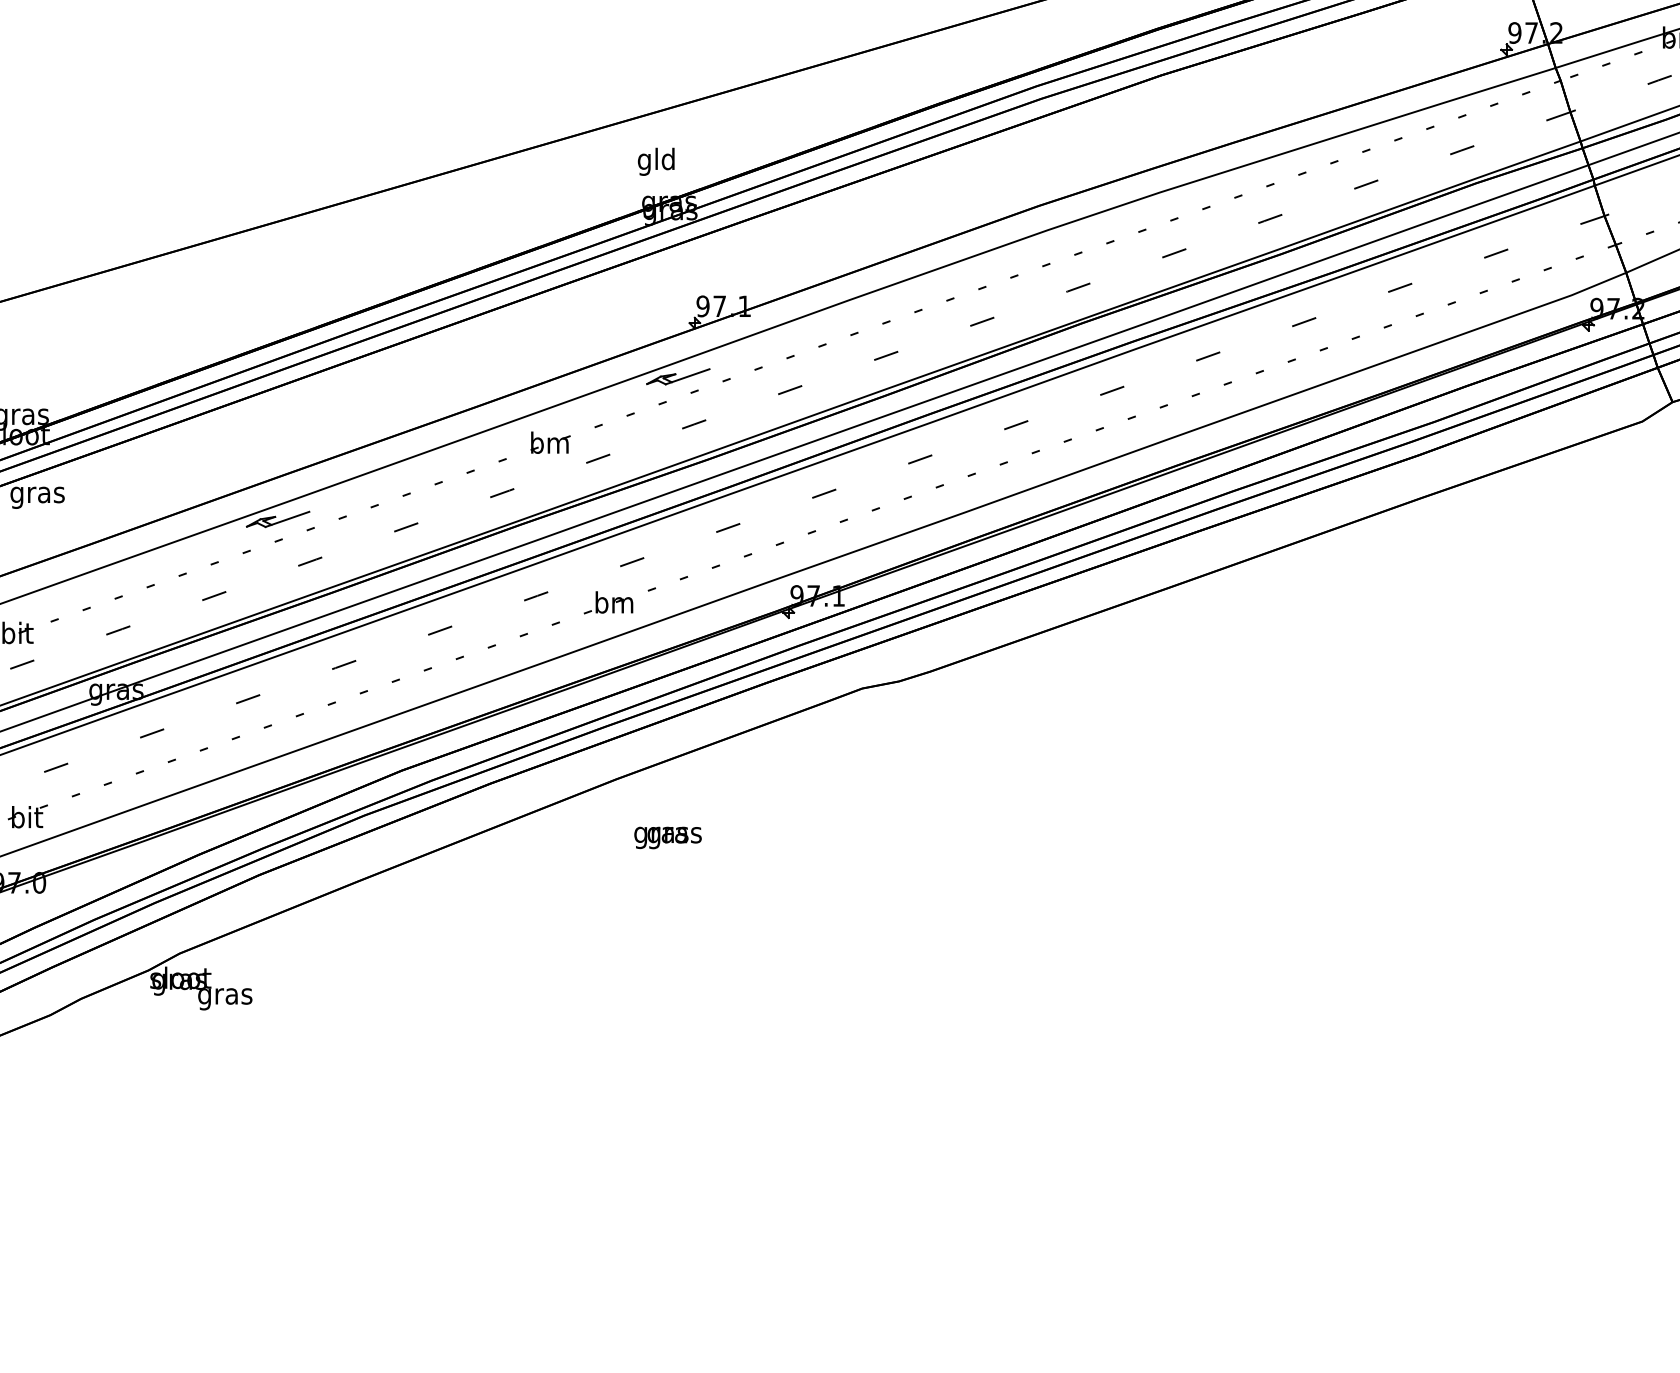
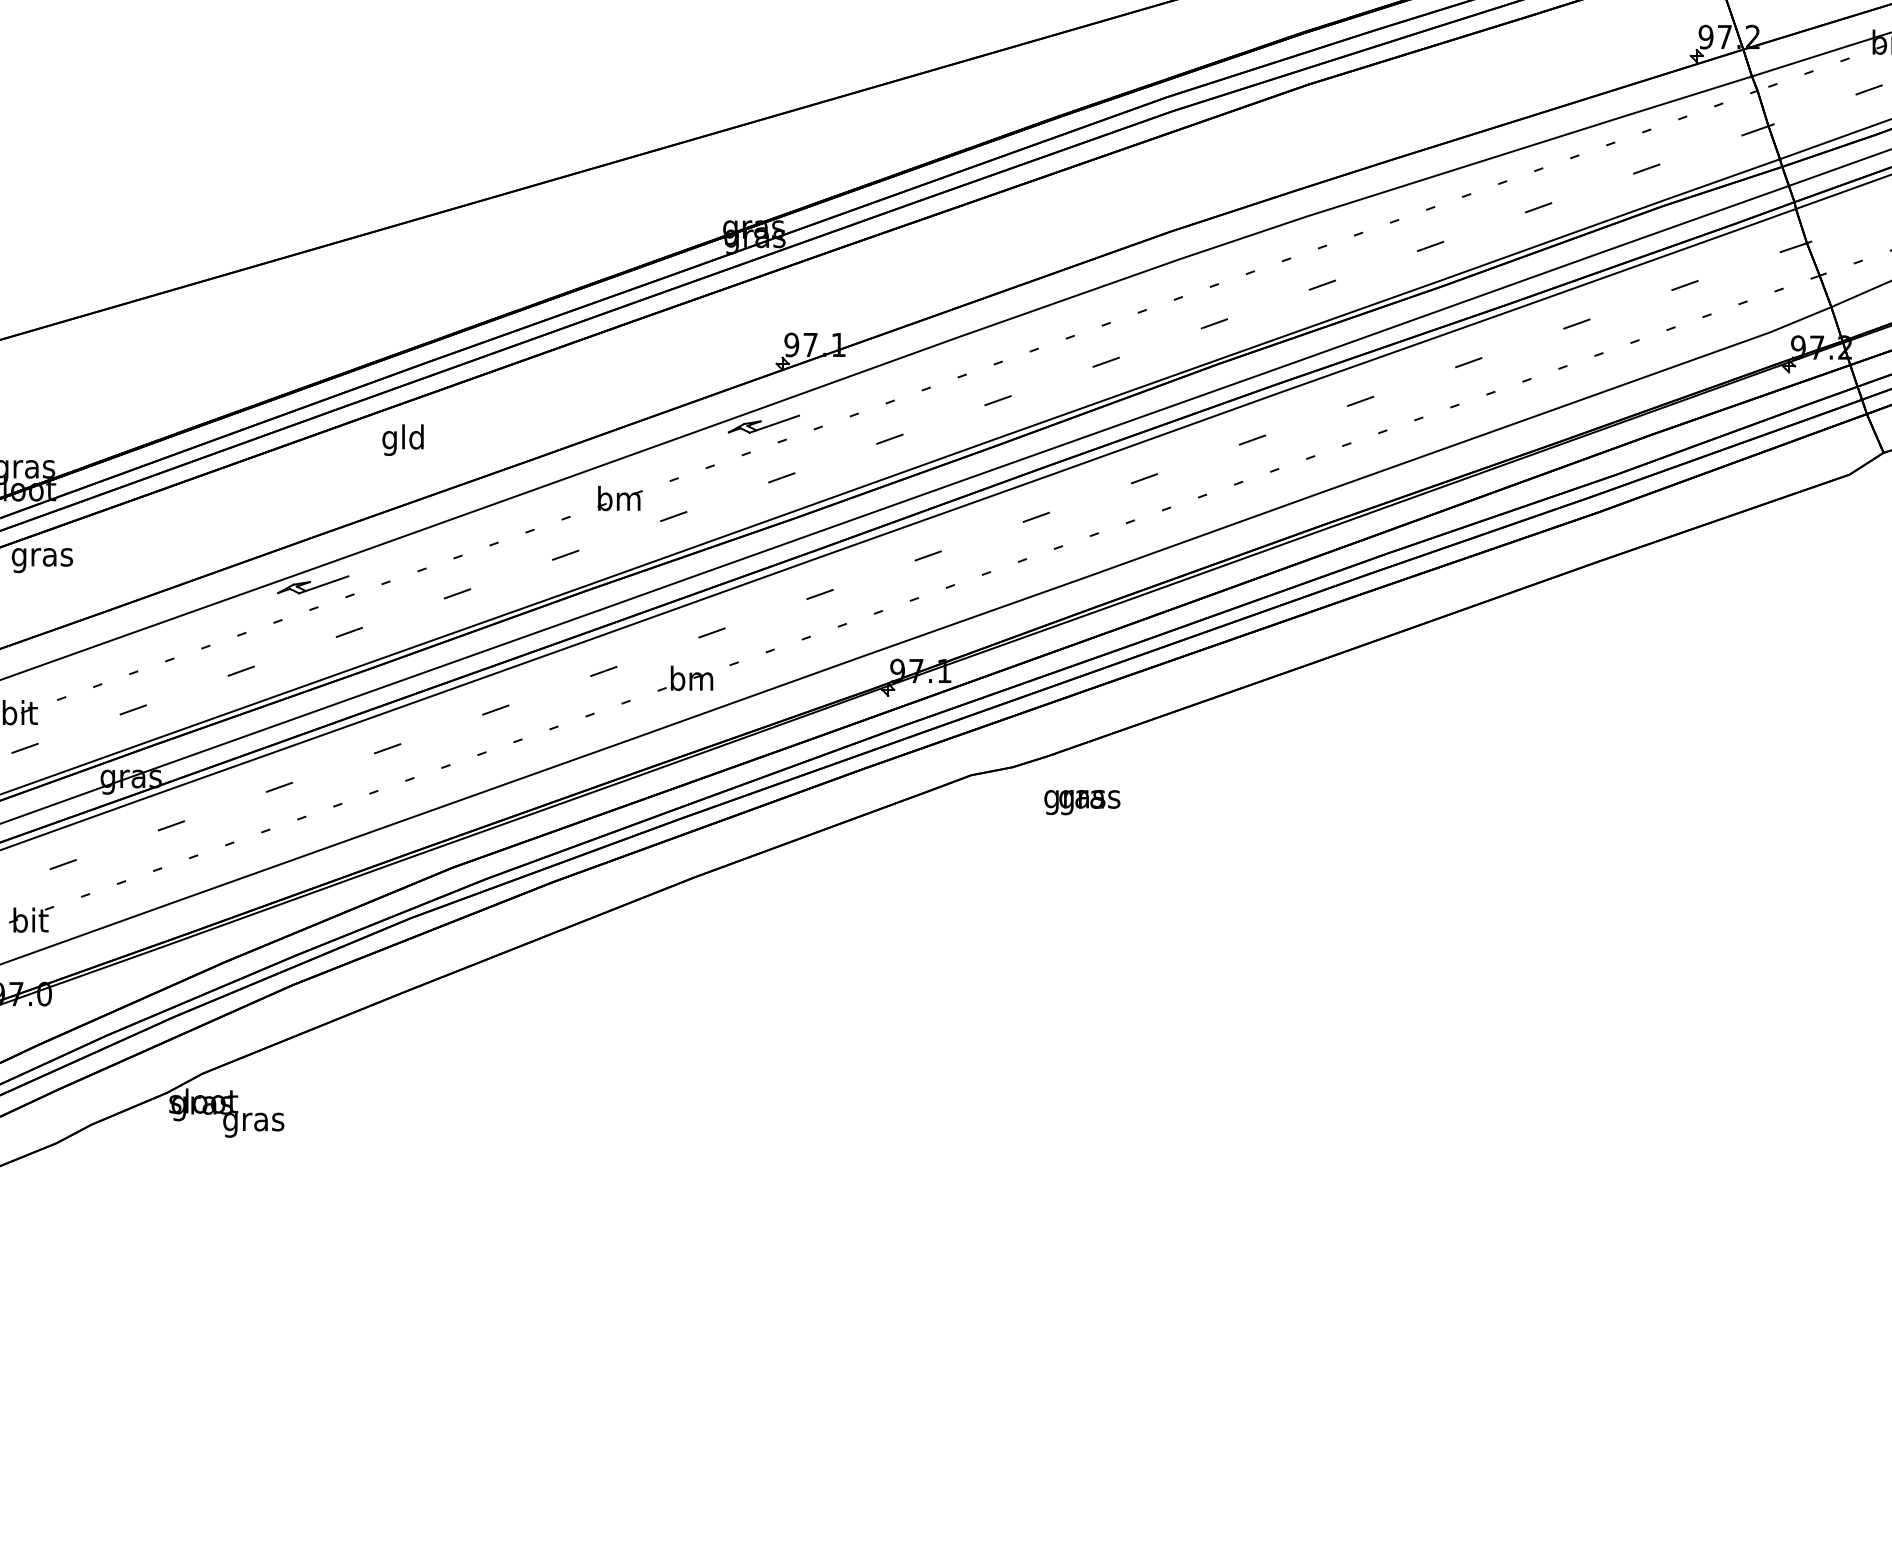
text: (655, 161) -> (402, 439), moved
text: (668, 837) -> (1082, 802), moved

